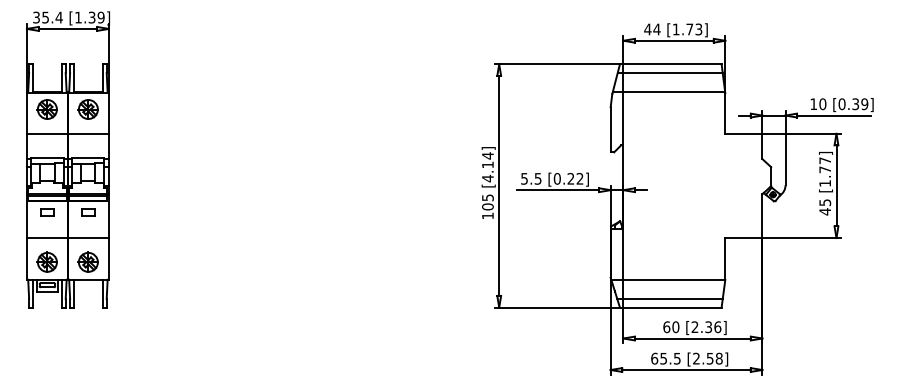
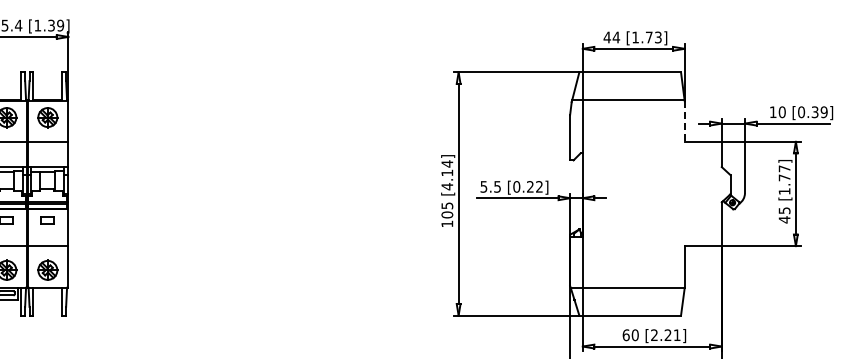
line: (669, 73) -> (628, 81), removed
line: (725, 114) -> (684, 122), solid -> dashed
line: (669, 298) -> (628, 306), removed
text: (713, 327) -> (672, 335), [2.36] -> [2.21]

